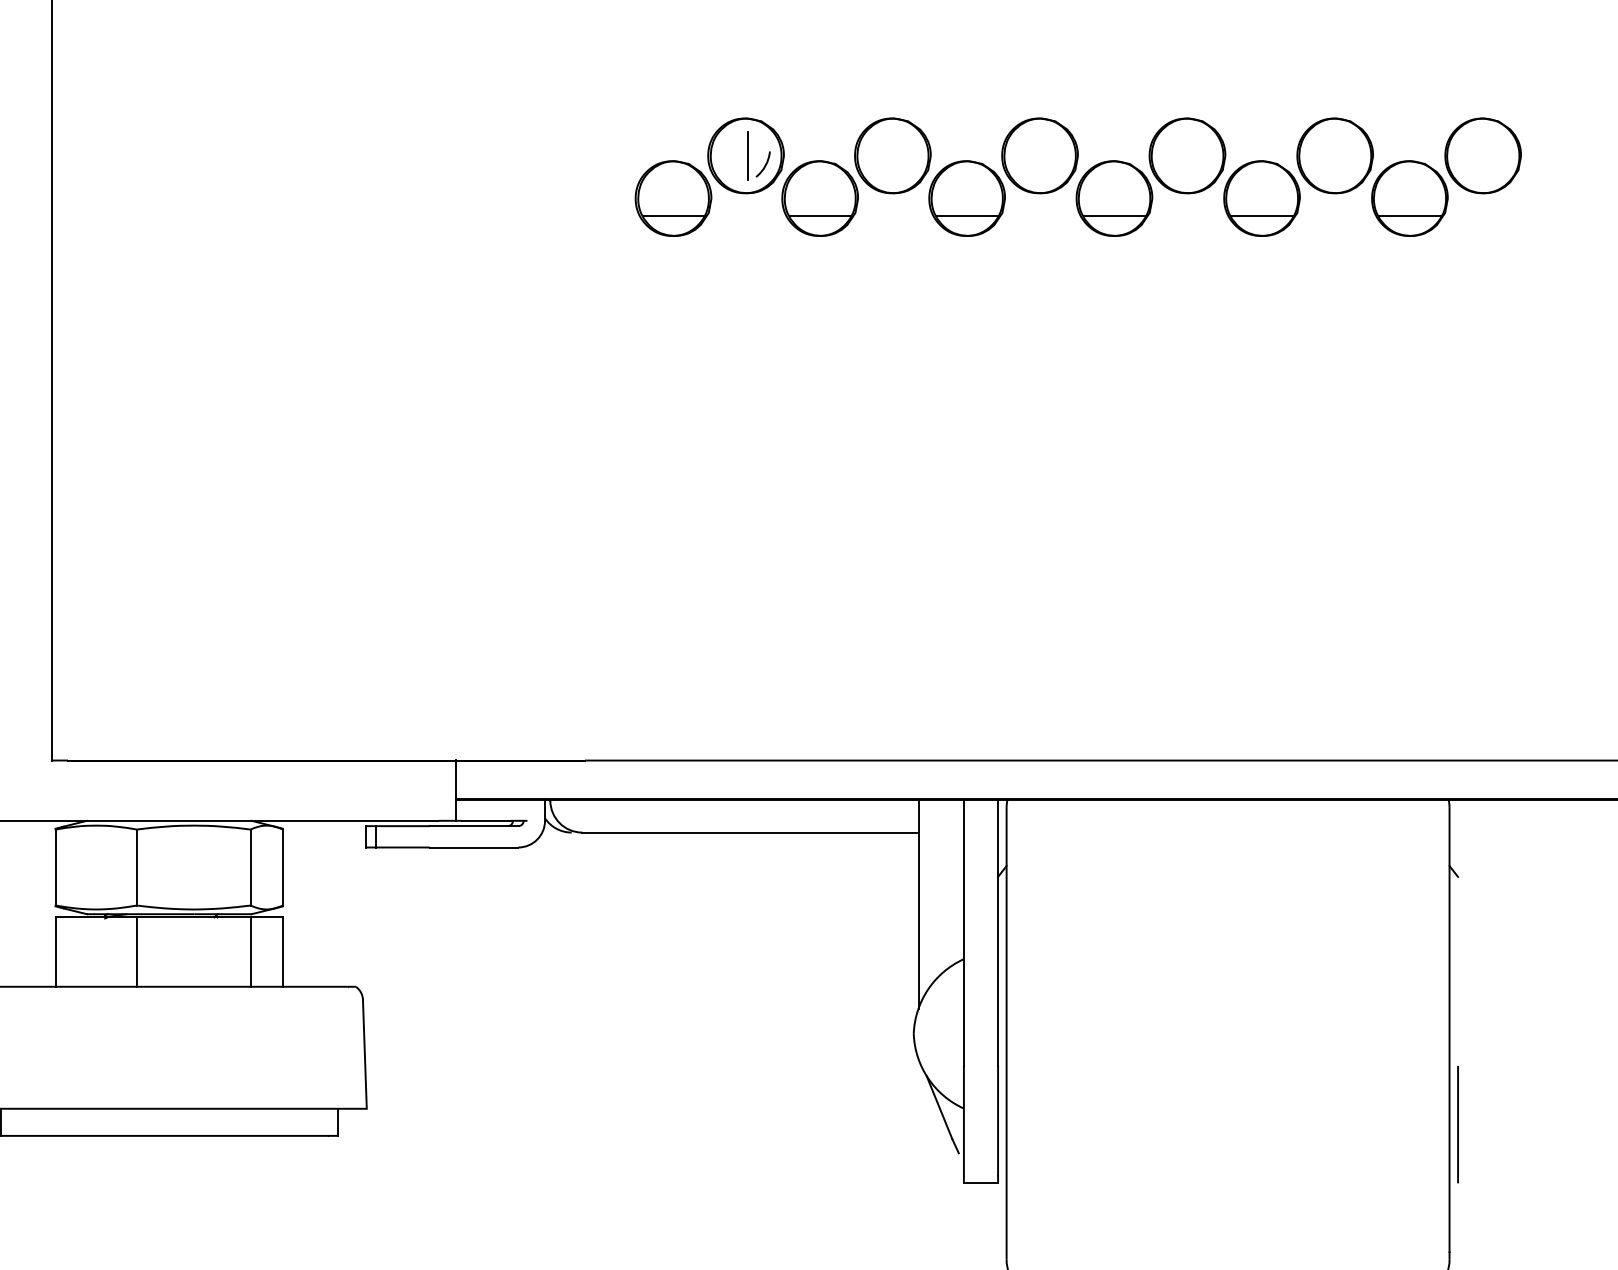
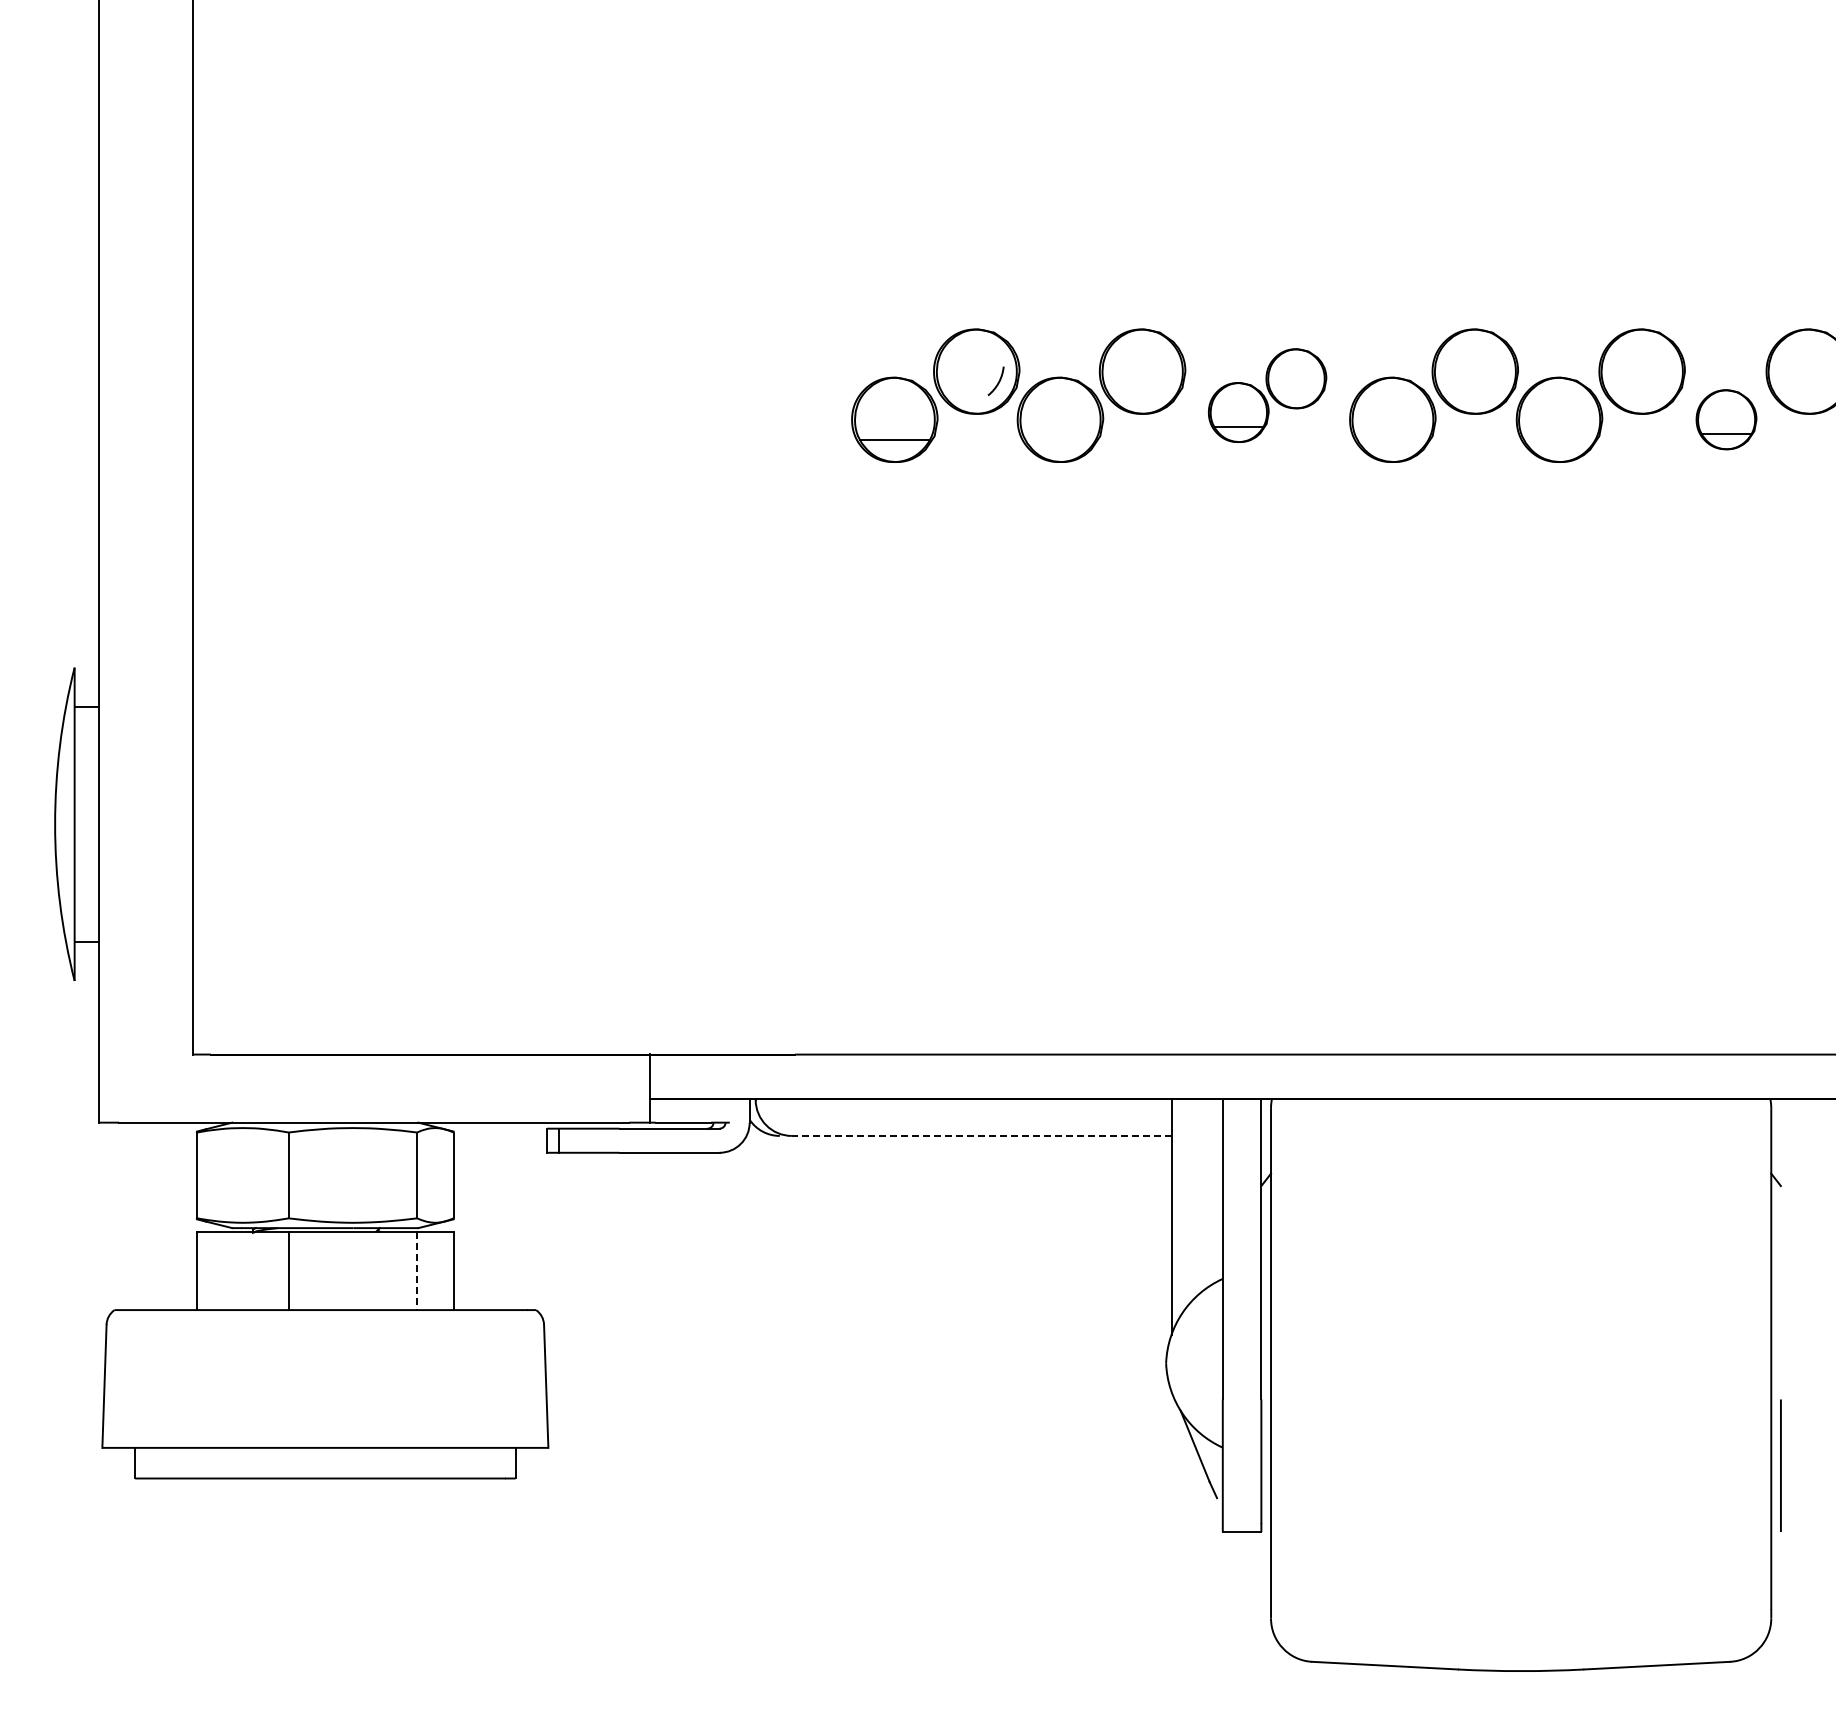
line: (747, 155) -> (978, 371), removed
part: (1003, 177) -> (1267, 395), size x0.7
part: (1409, 198) -> (1726, 419), size x0.7
line: (820, 215) -> (1060, 439), removed
line: (1114, 215) -> (1392, 439), removed
line: (1262, 215) -> (1559, 439), removed
line: (750, 832) -> (981, 1135), solid -> dashed
line: (250, 952) -> (417, 1271), solid -> dashed

